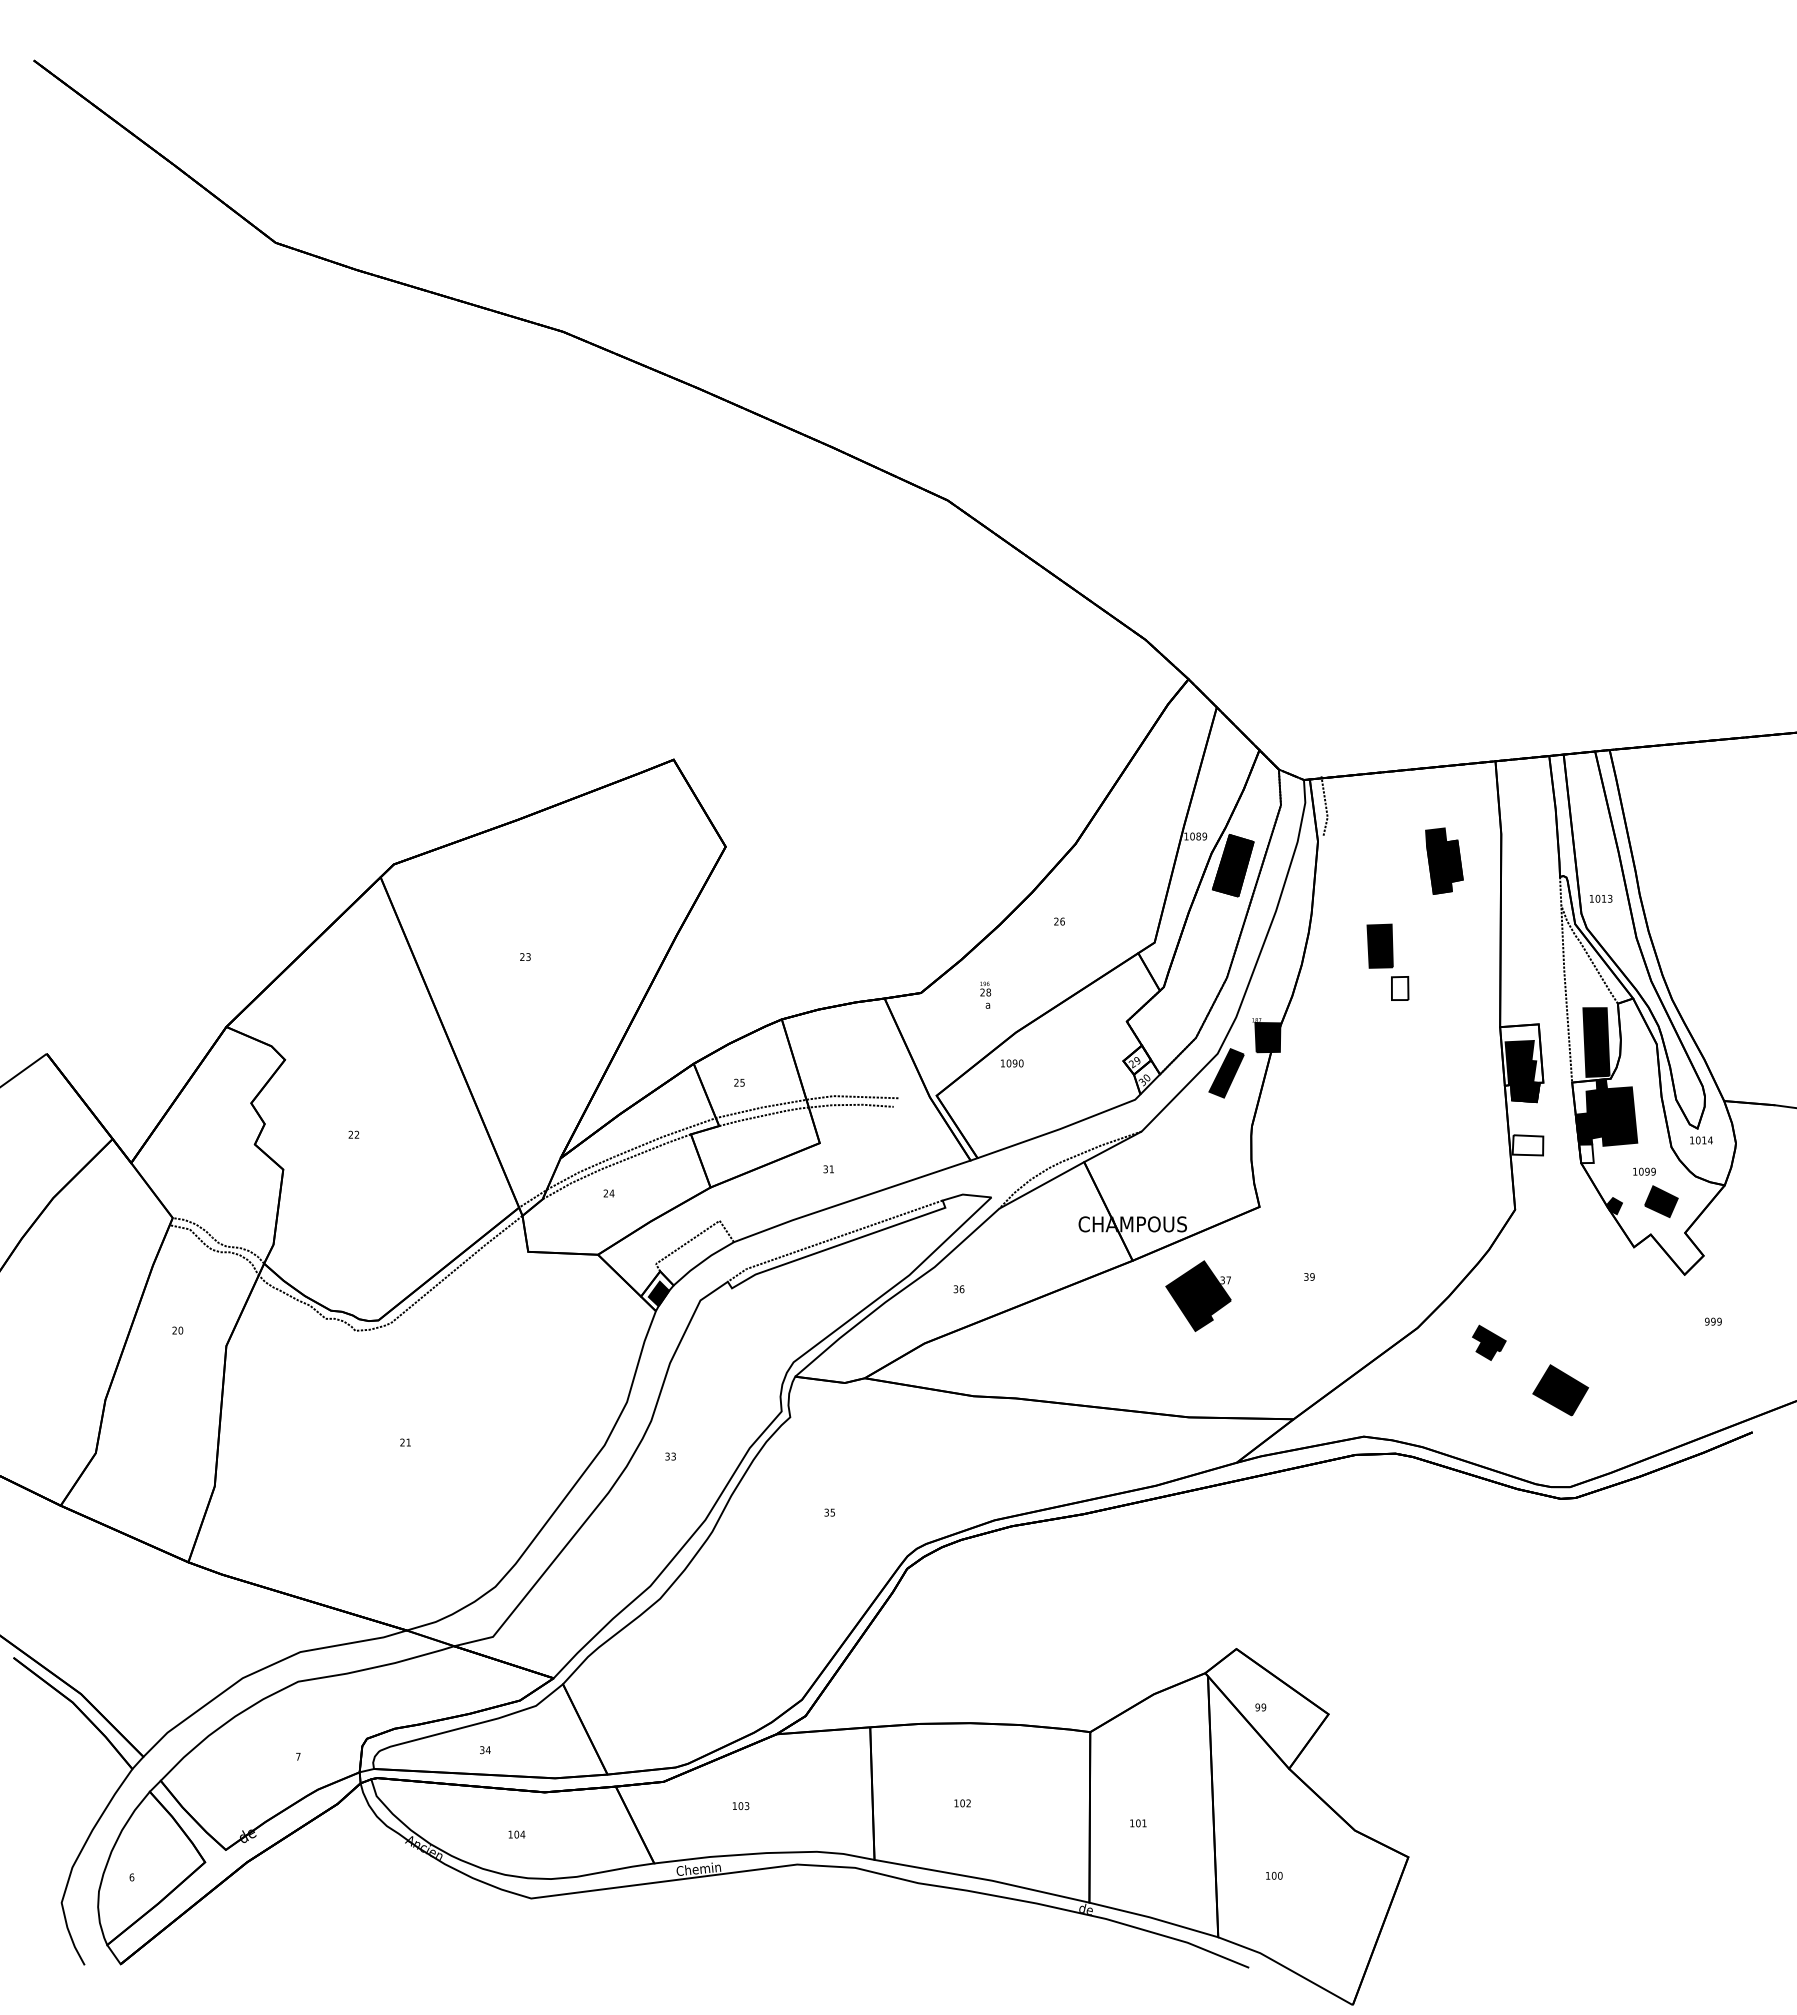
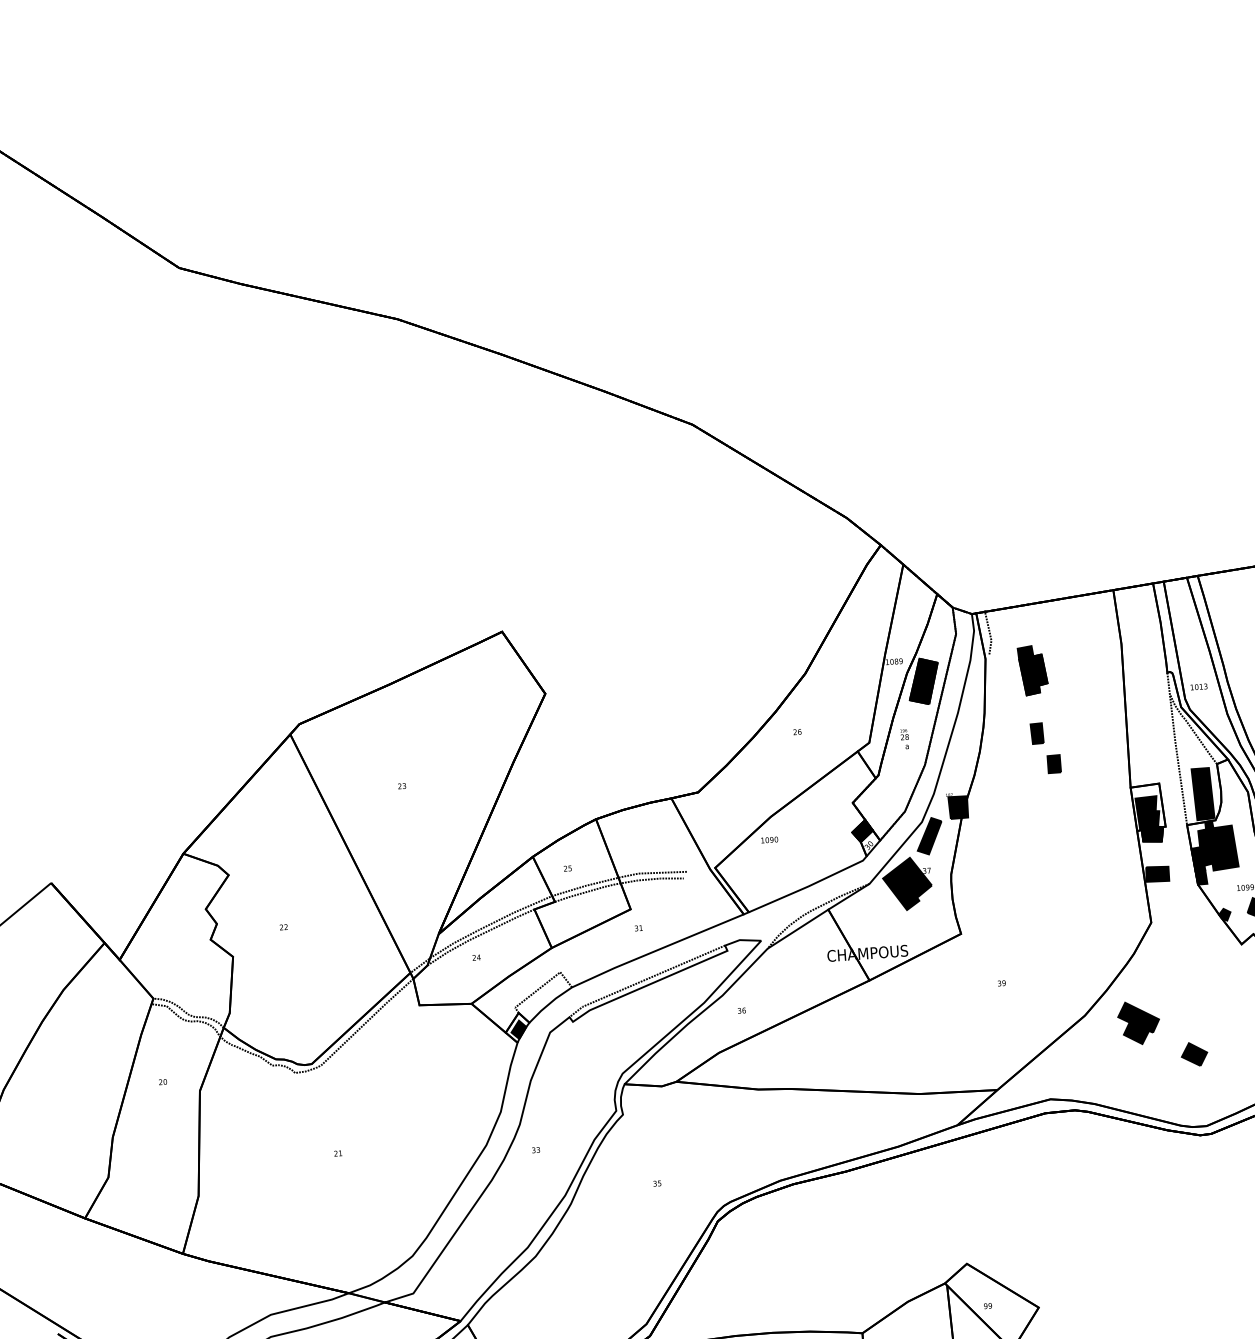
part: (1444, 860) -> (1033, 669), moved
part: (1379, 945) -> (1036, 733), size x0.62
fill: (1399, 988) -> (1053, 764), added
text: (985, 994) -> (904, 738), moved
fill: (1137, 1059) -> (862, 830), added
fill: (1527, 1145) -> (1157, 874), added
fill: (1586, 1153) -> (1201, 877), added
part: (1198, 1295) -> (907, 883), moved
part: (1489, 1342) -> (1139, 1022), size x1.67
part: (1560, 1389) -> (1194, 1053), size x0.62

